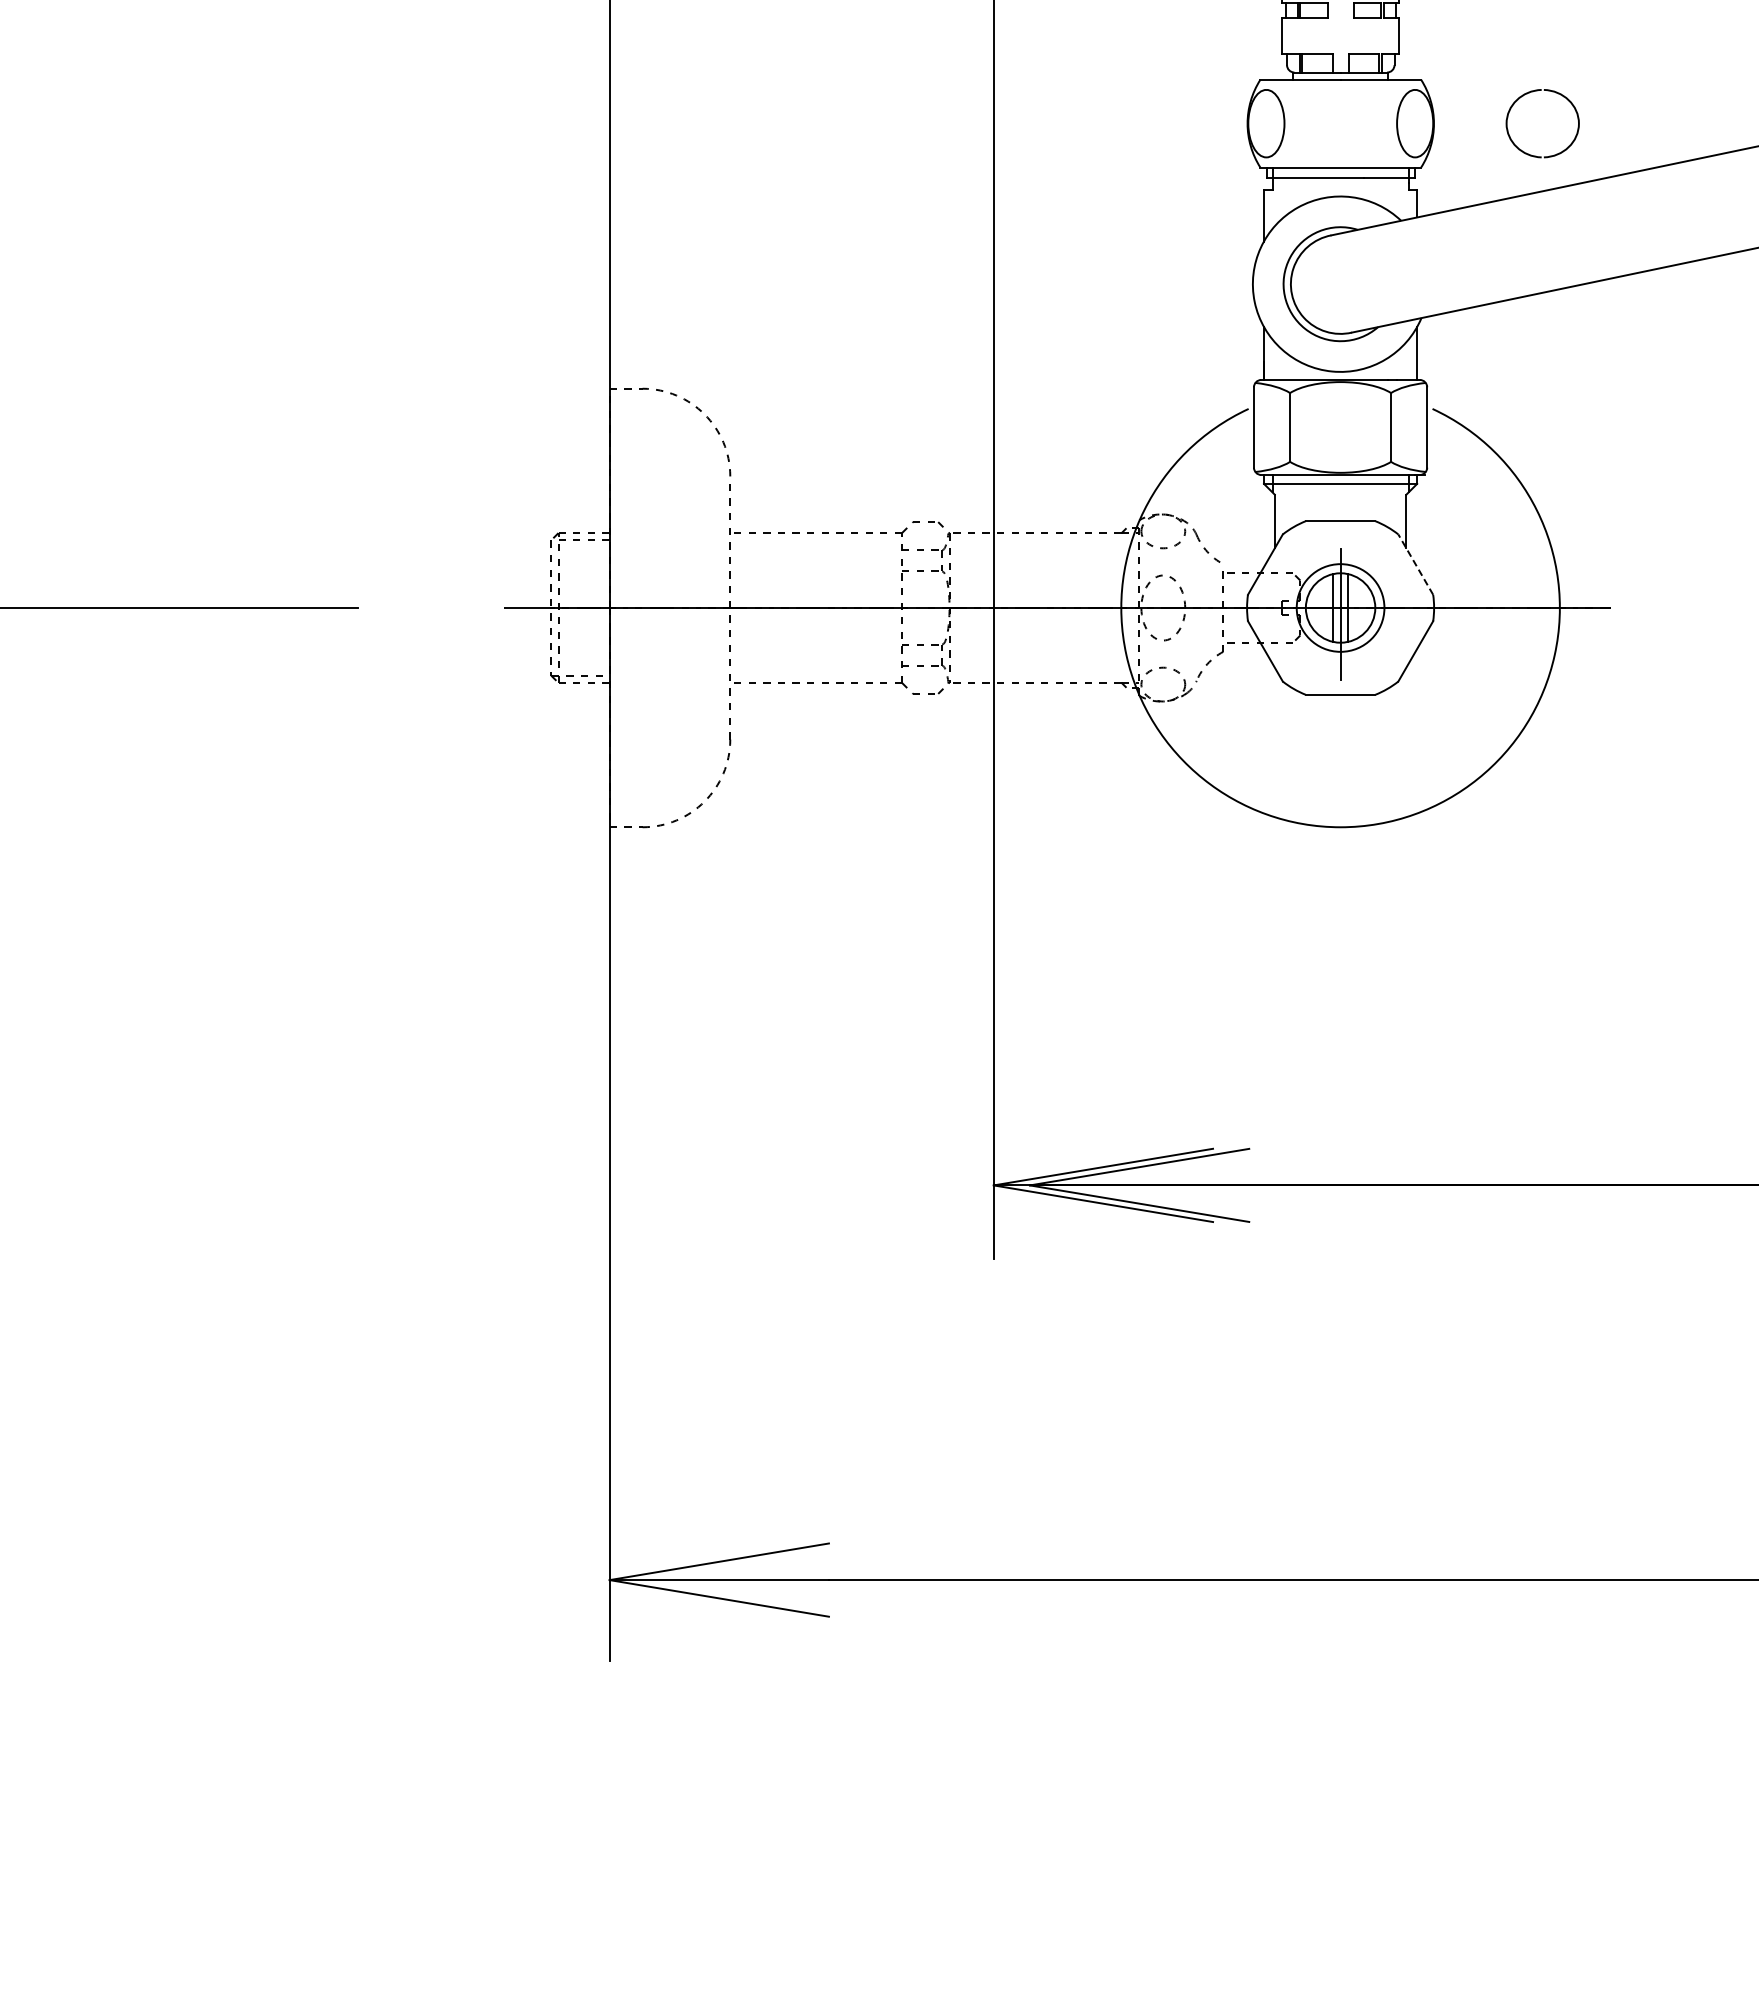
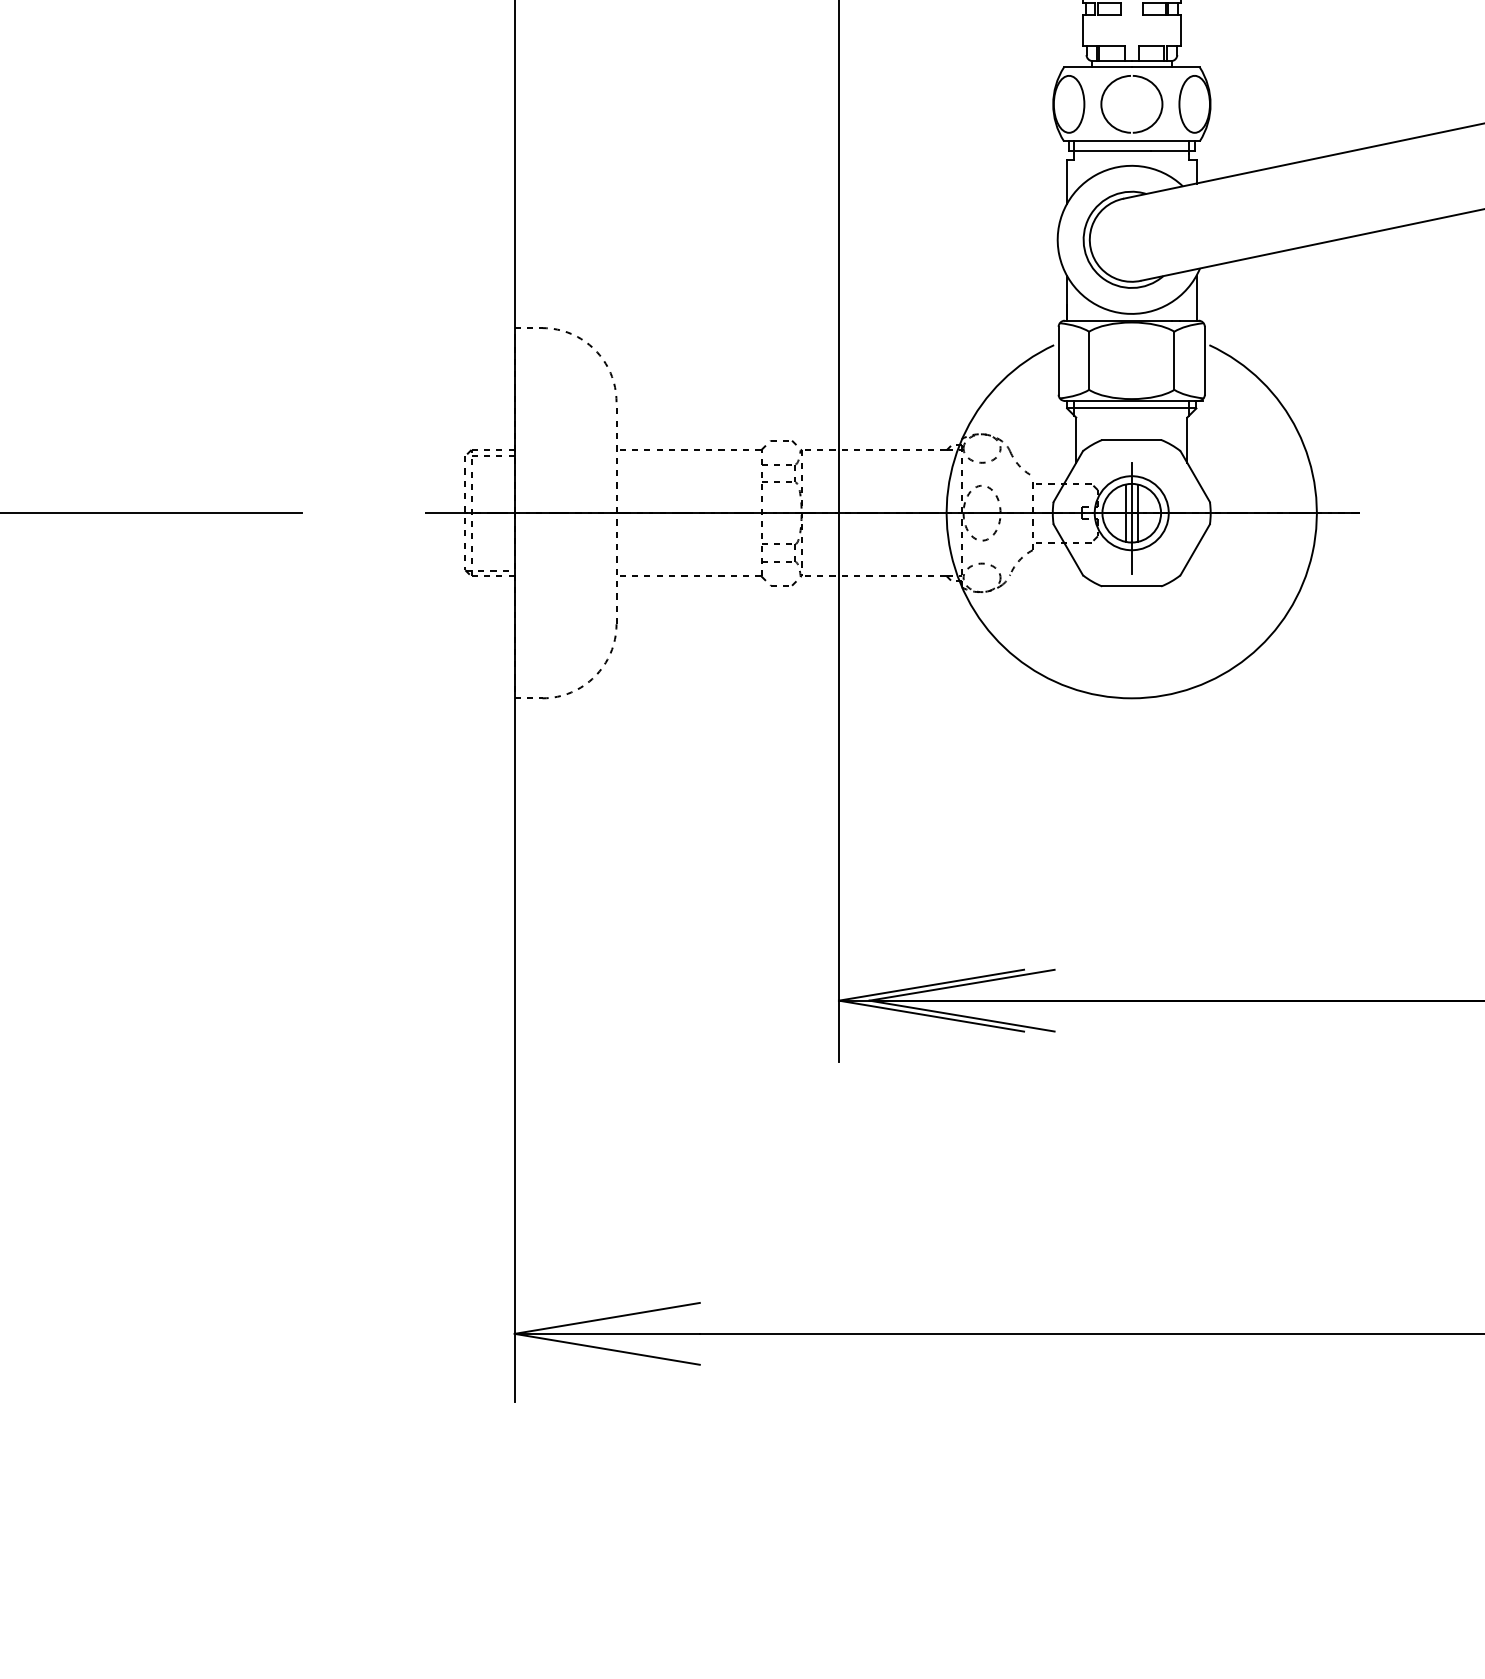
part: (1533, 92) -> (1124, 78), moved
line: (1415, 564) -> (1194, 476), dashed -> solid

